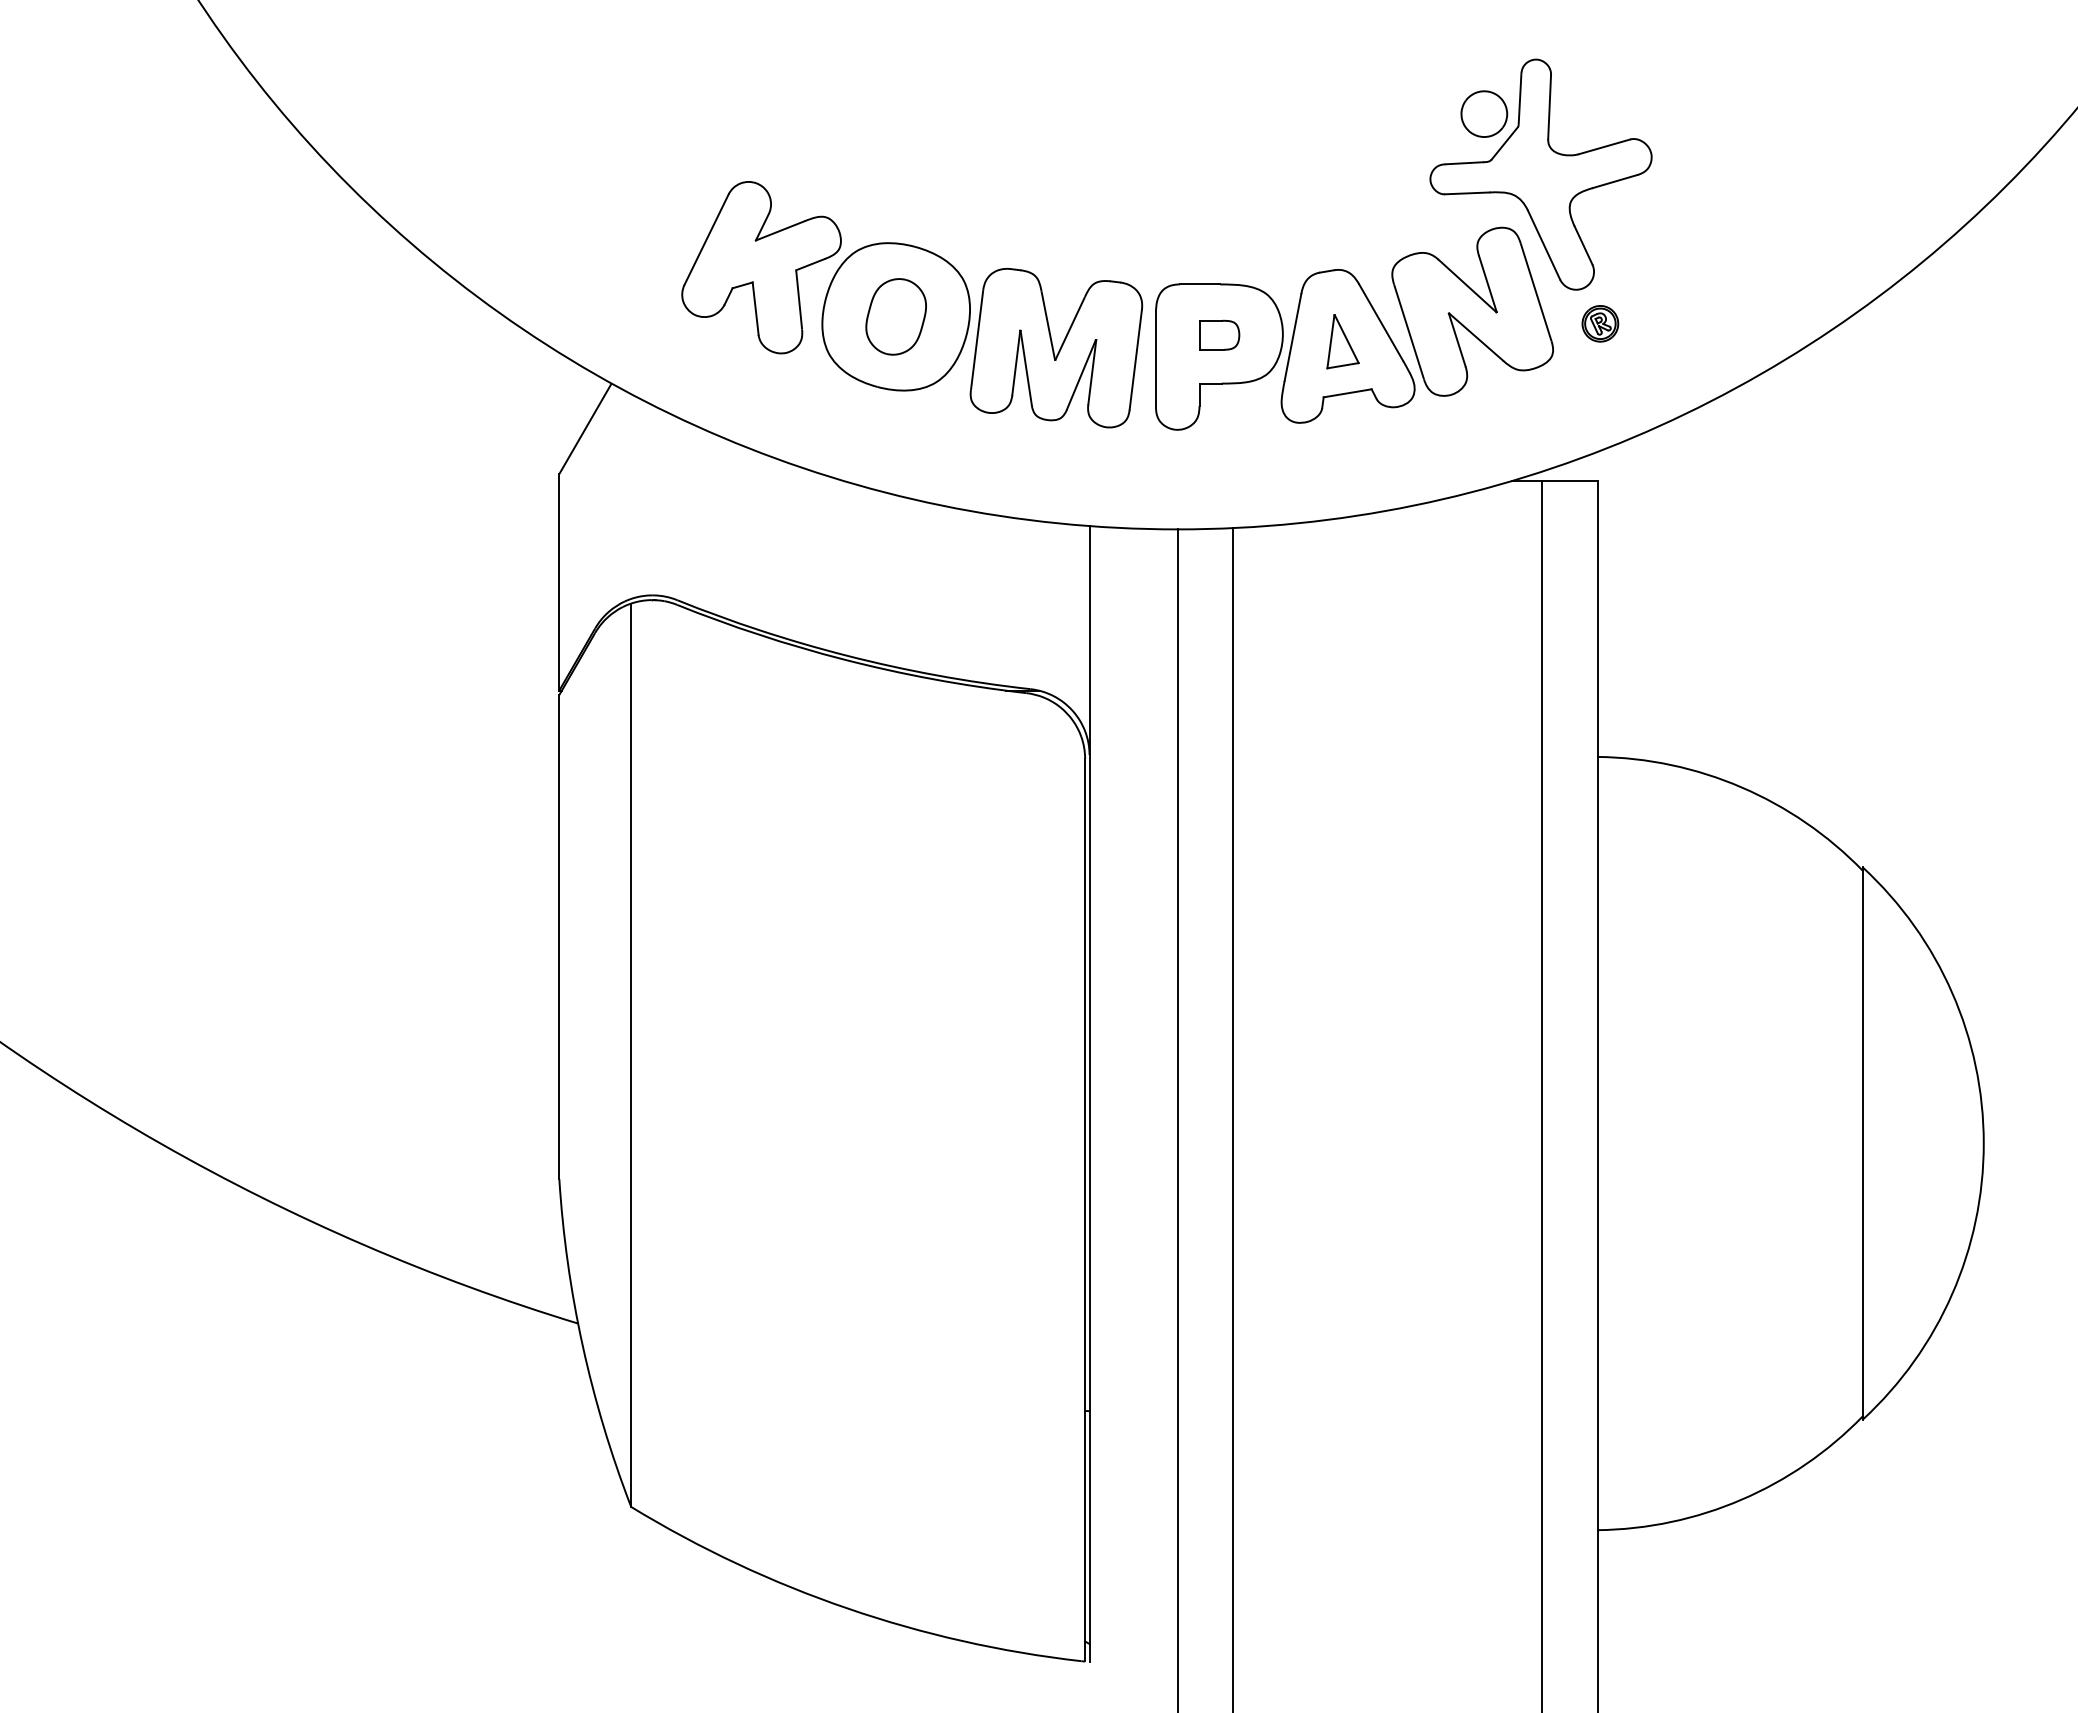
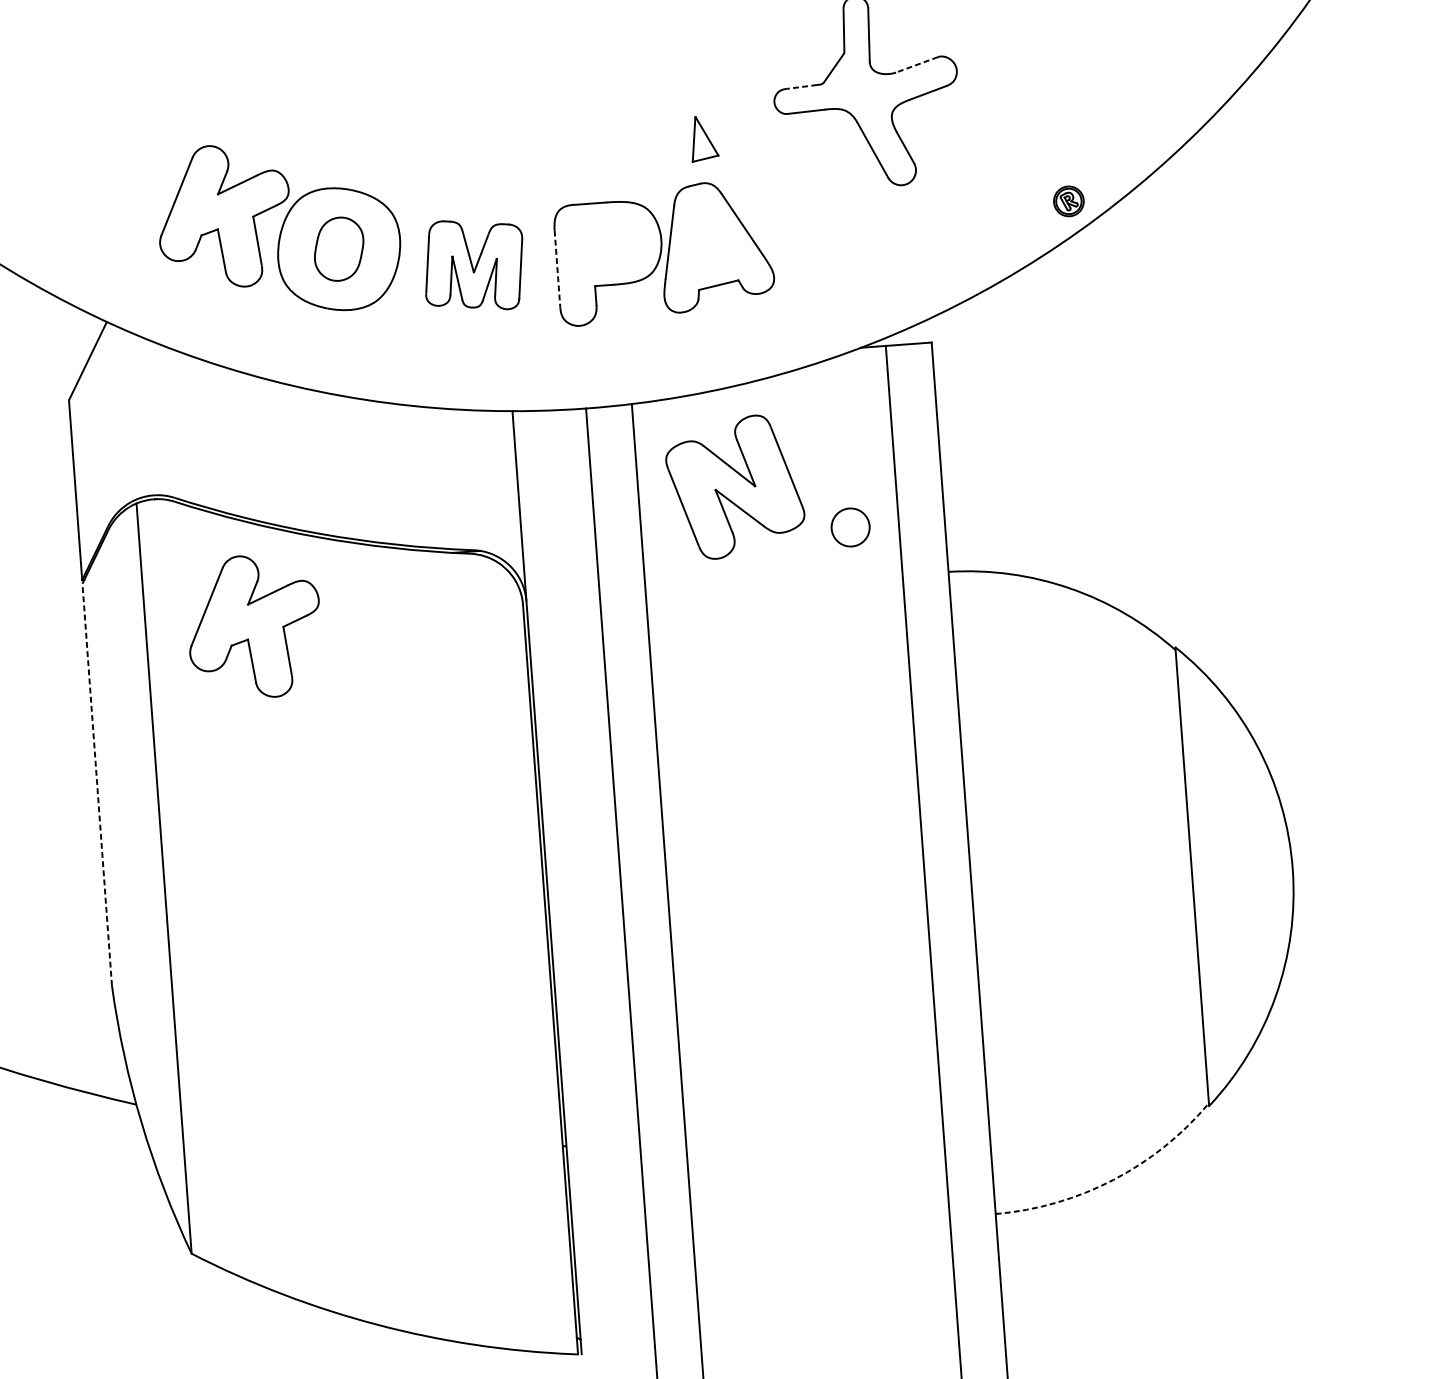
part: (1484, 113) -> (850, 526), moved
line: (1604, 146) -> (916, 64), solid -> dashed
line: (1464, 163) -> (801, 87), solid -> dashed
part: (1472, 311) -> (735, 487), moved
part: (1600, 323) -> (1068, 201), moved
part: (1219, 334) -> (608, 244), removed
part: (1342, 341) -> (703, 138), moved
part: (1056, 347) -> (474, 264), size x0.7
line: (1155, 360) -> (557, 269), solid -> dashed
part: (761, 761) -> (254, 626), added
line: (559, 936) -> (97, 784), solid -> dashed
arc: (1741, 1499) -> (1113, 1179), solid -> dashed

